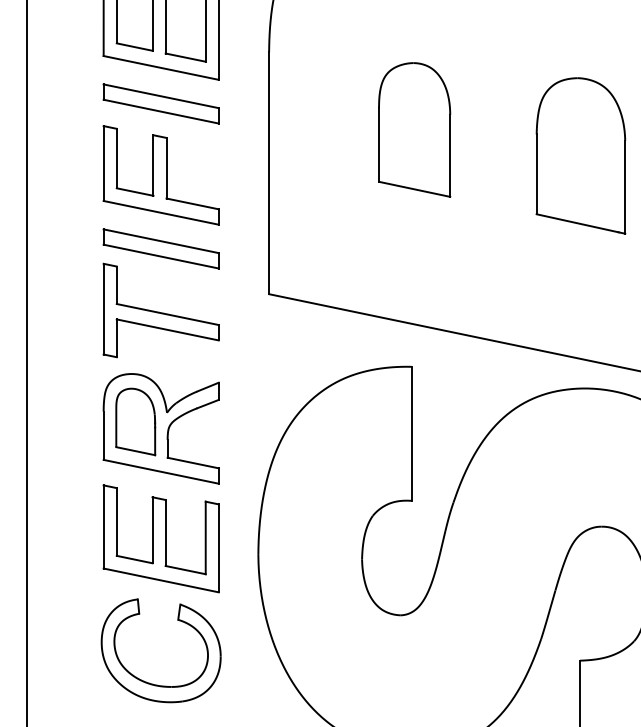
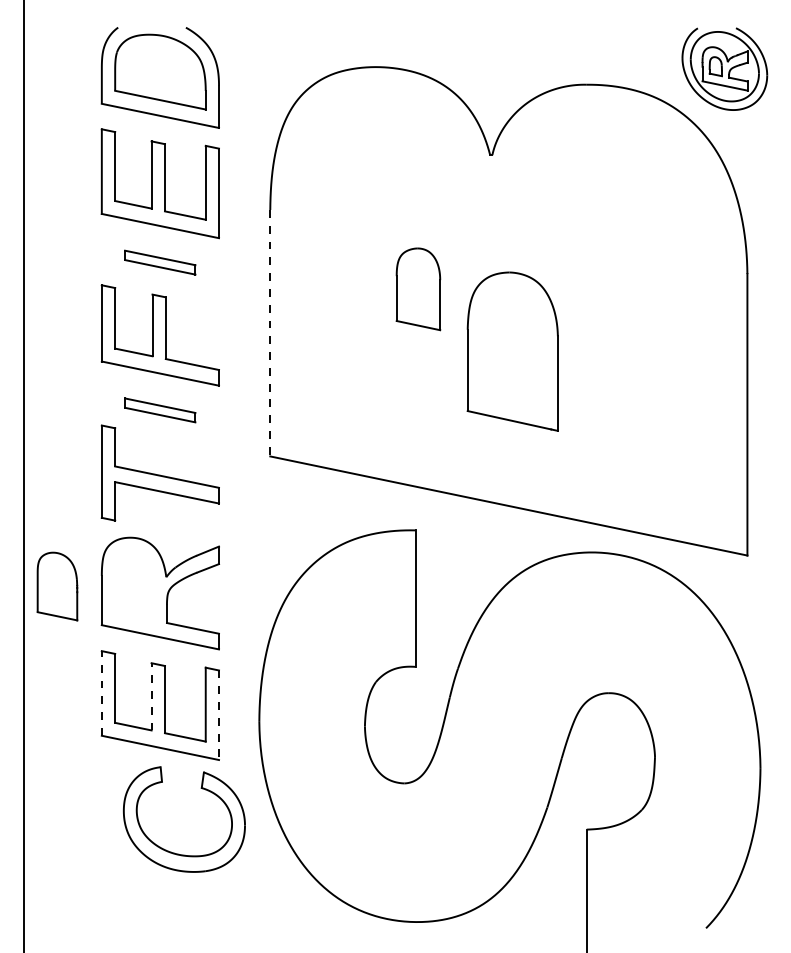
part: (160, 103) -> (159, 262), size x0.6
part: (414, 130) -> (418, 289), size x0.6
part: (580, 155) -> (512, 351), moved
line: (269, 173) -> (270, 333), solid -> dashed
part: (160, 249) -> (159, 410), size x0.6
part: (135, 421) -> (57, 586), moved
line: (103, 526) -> (101, 692), solid -> dashed
line: (152, 529) -> (151, 696), solid -> dashed
line: (219, 548) -> (219, 715), solid -> dashed
part: (148, 682) -> (171, 851), moved

